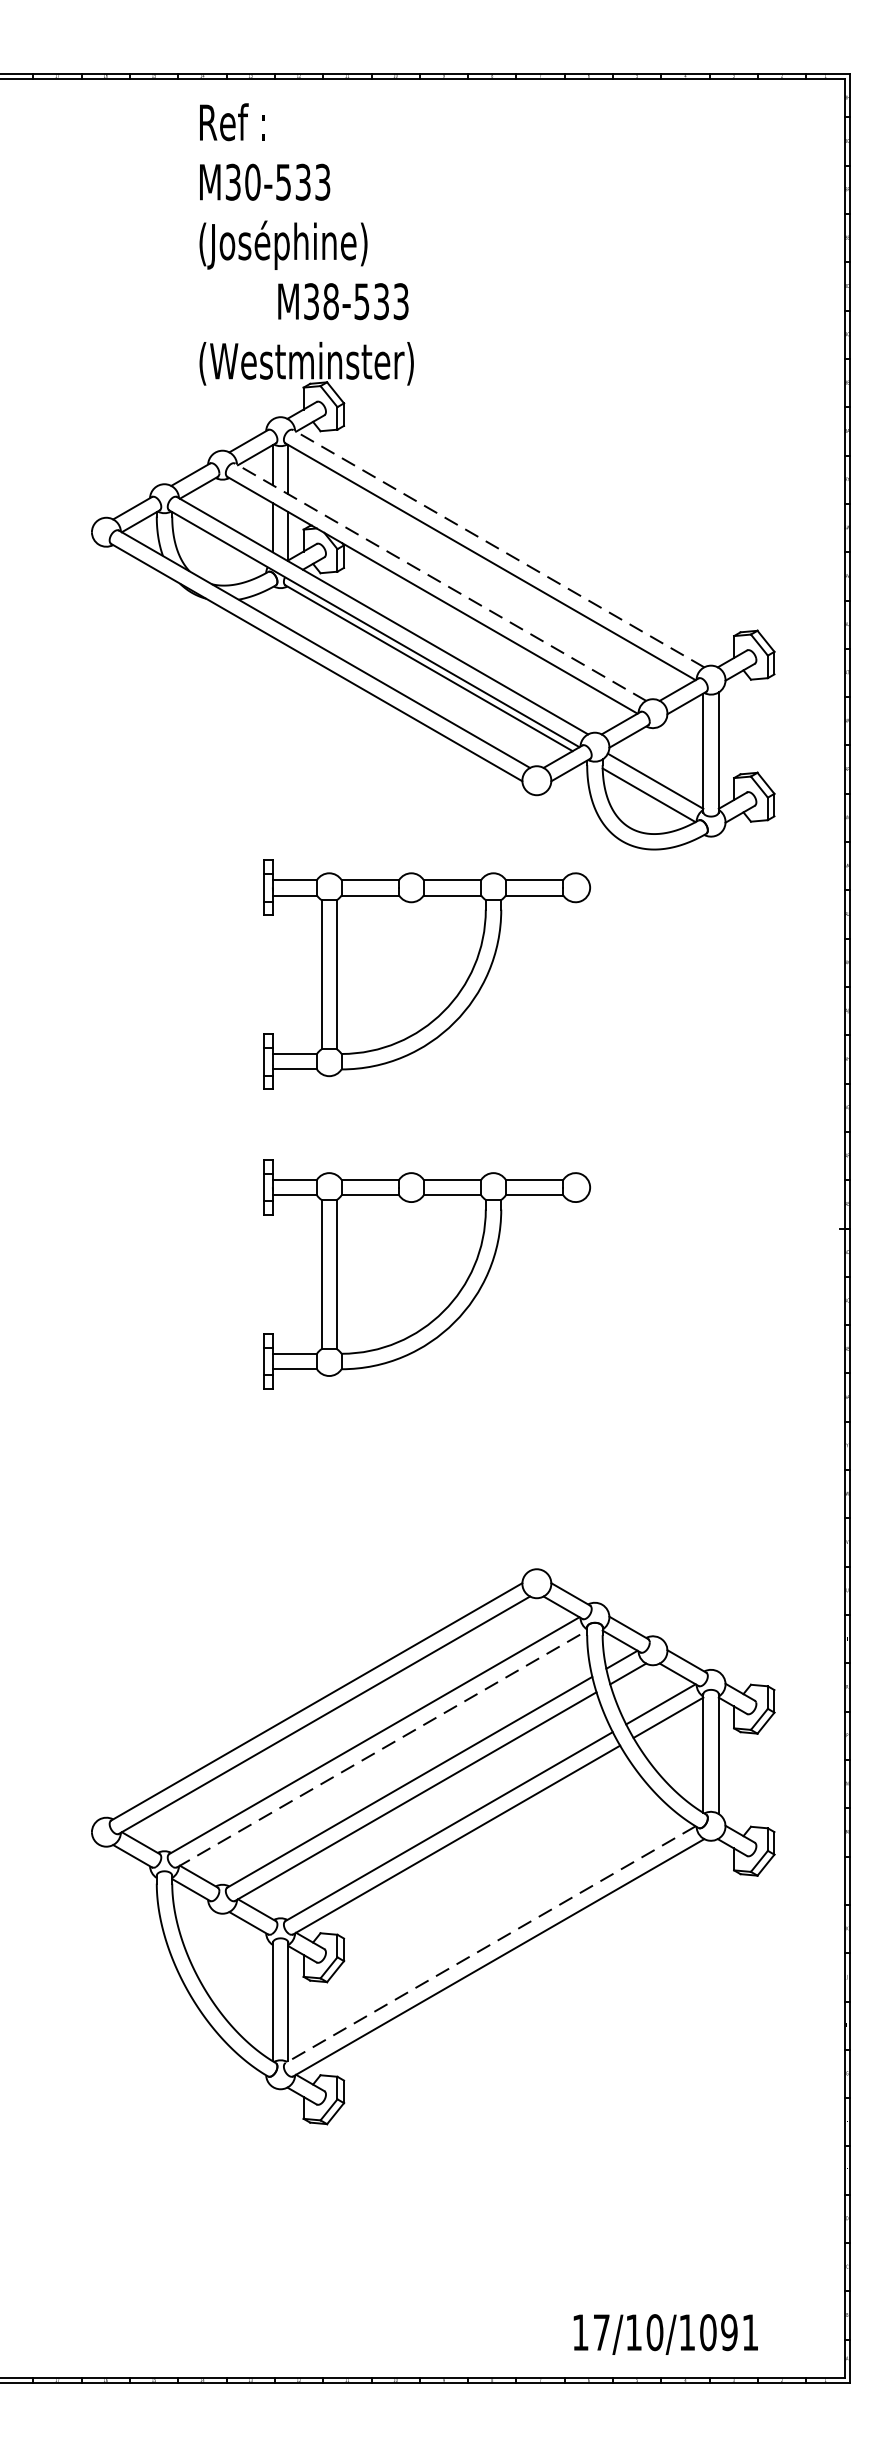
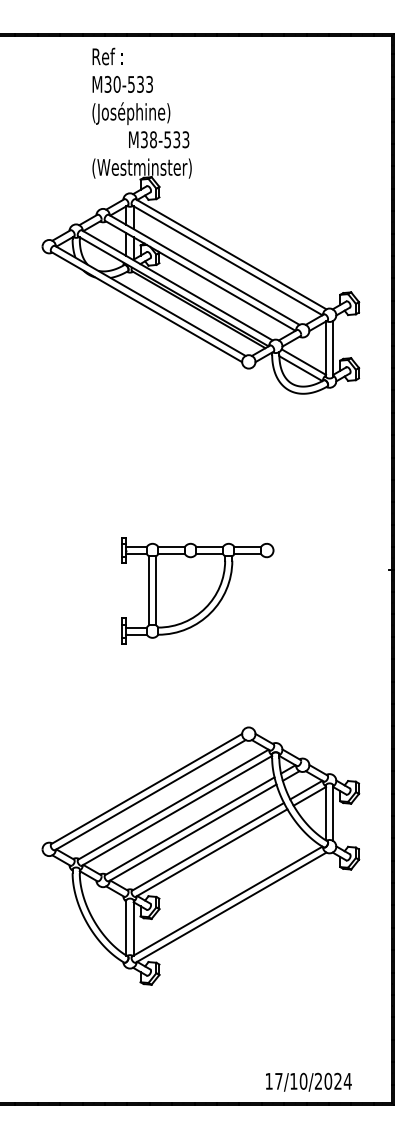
line: (497, 549) -> (230, 254), dashed -> solid
line: (439, 581) -> (203, 269), dashed -> solid
part: (426, 973) -> (197, 451), removed
line: (382, 1748) -> (177, 810), dashed -> solid
line: (490, 1944) -> (227, 901), dashed -> solid
text: (717, 2330) -> (332, 1080), 17/10/1091 -> 17/10/2024

